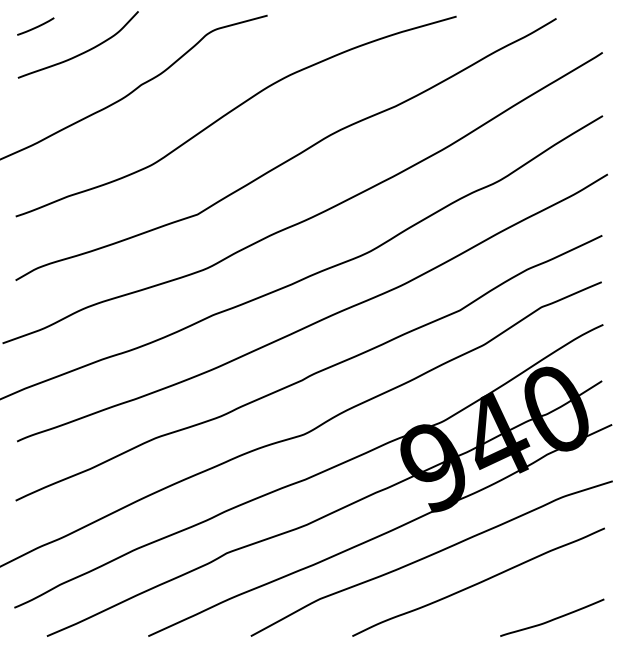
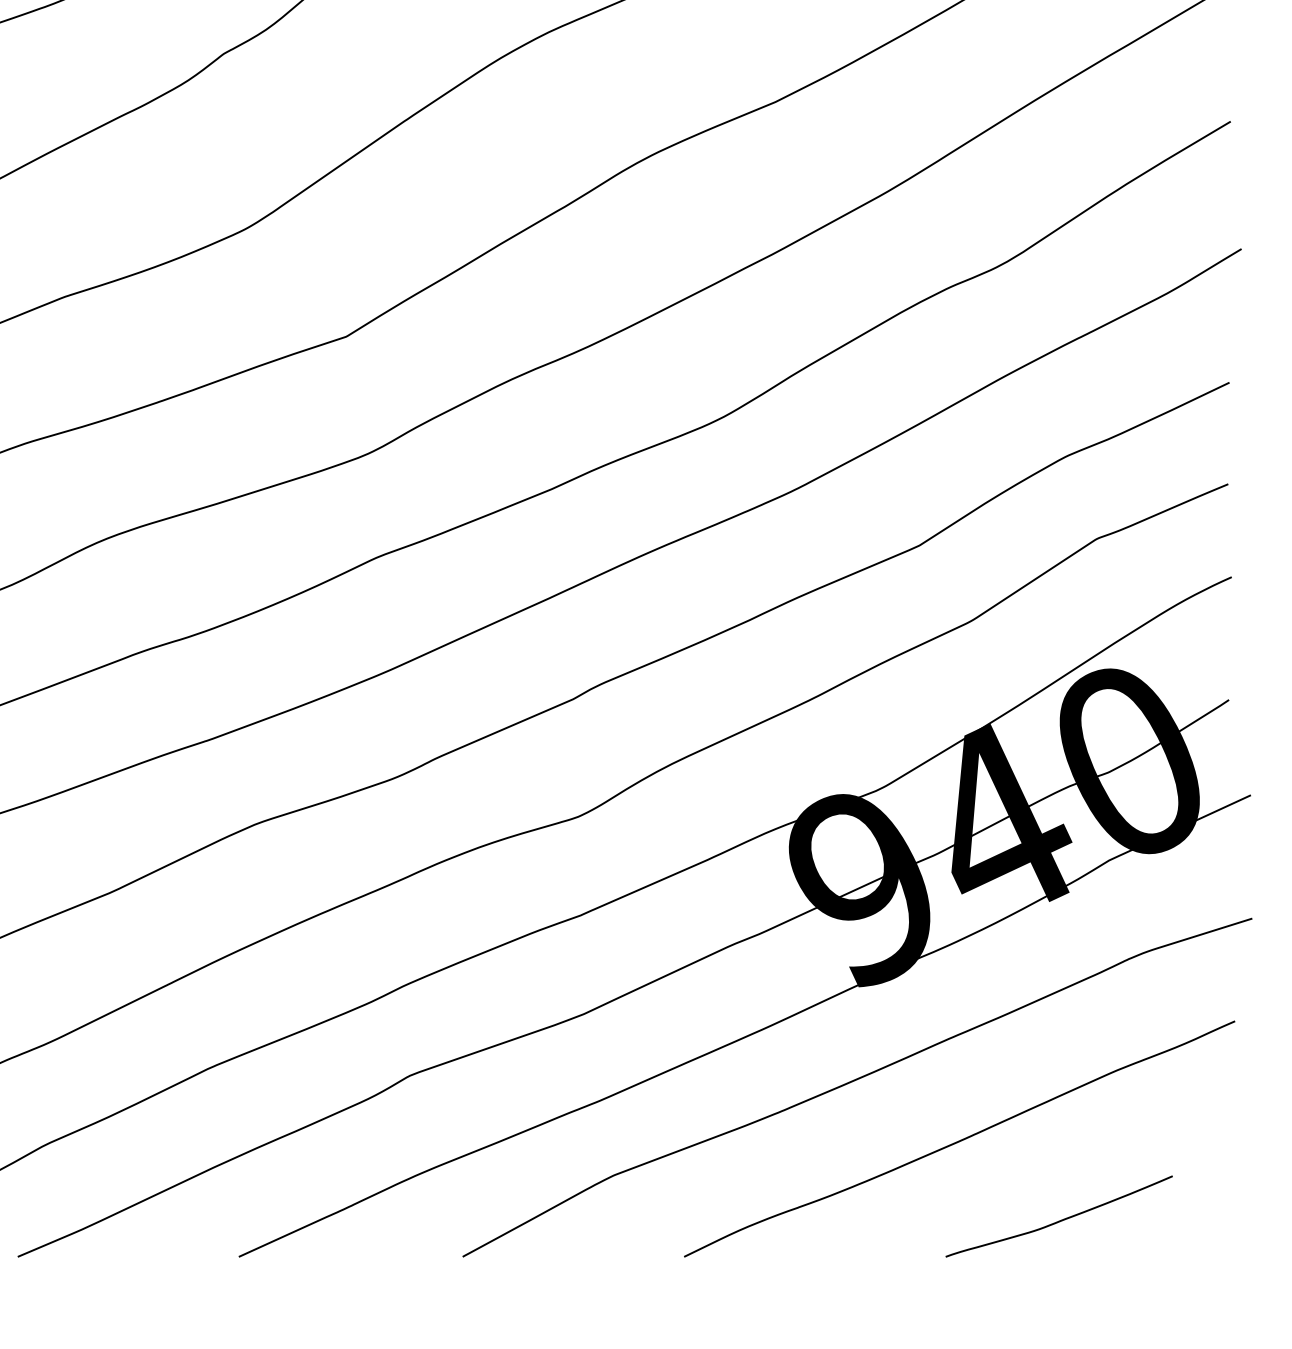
curve: (553, 618) -> (1061, 1218), moved

